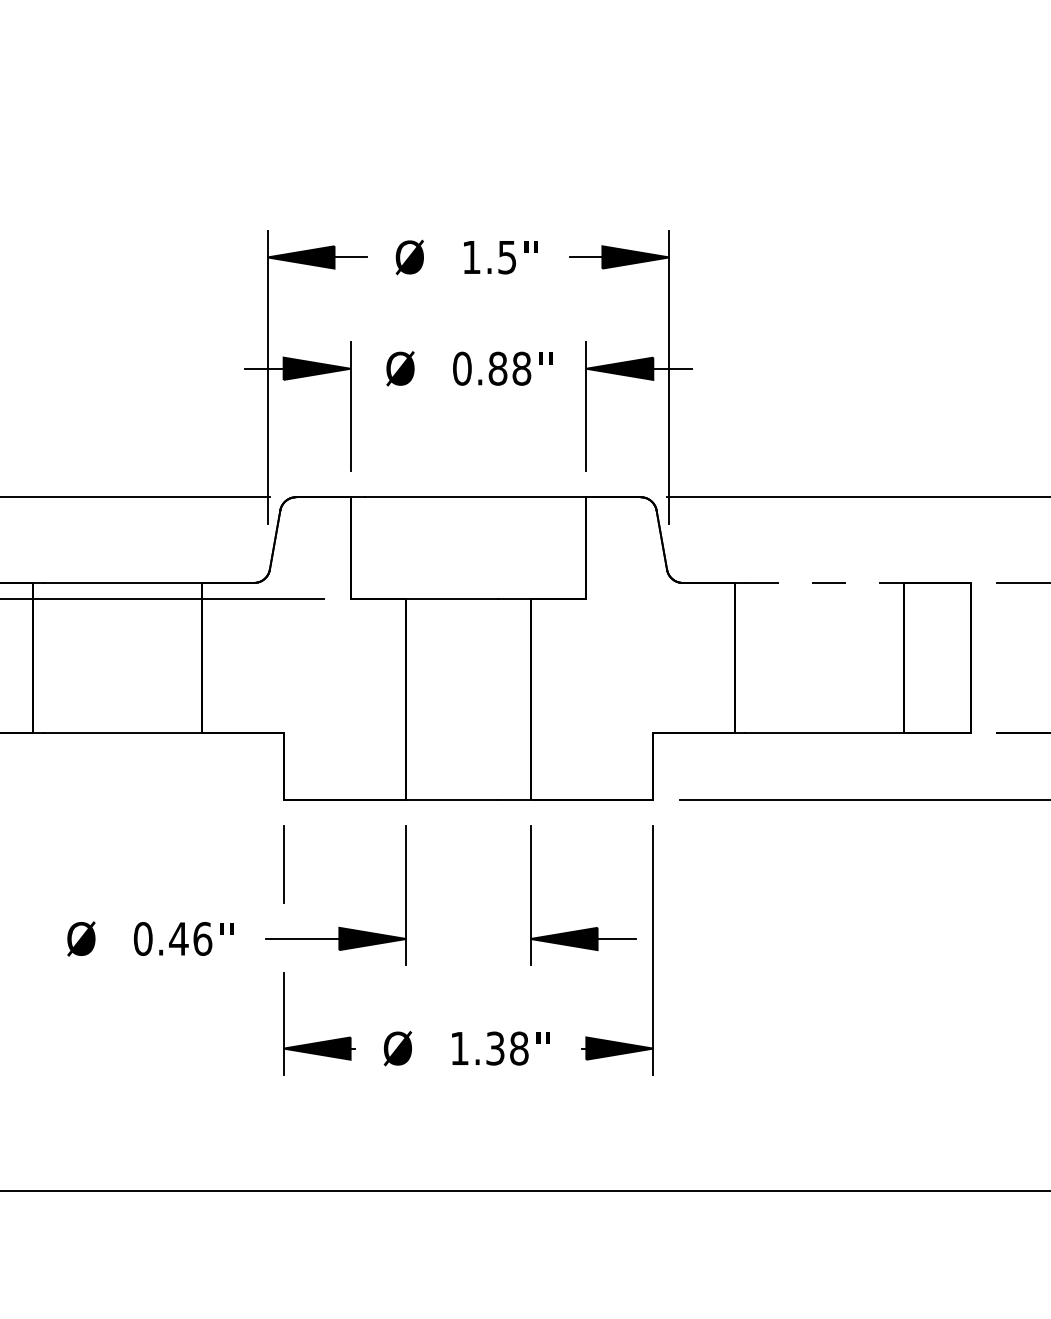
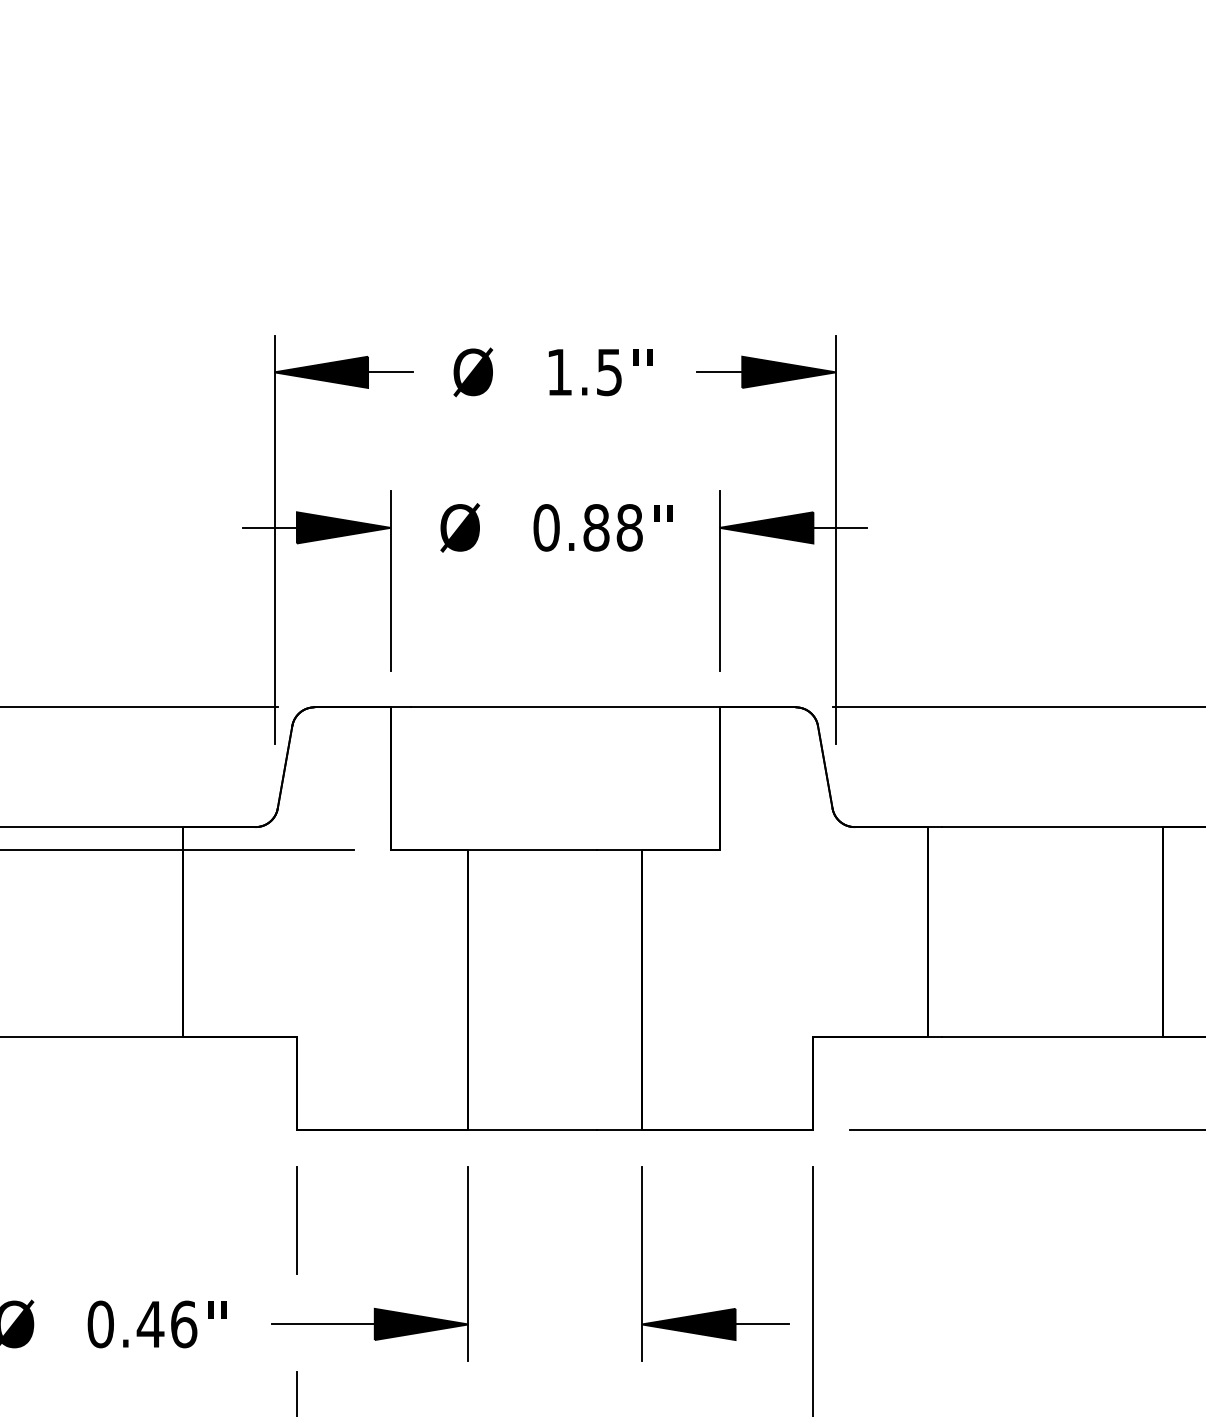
line: (825, 582) -> (1053, 826), dashed -> solid

